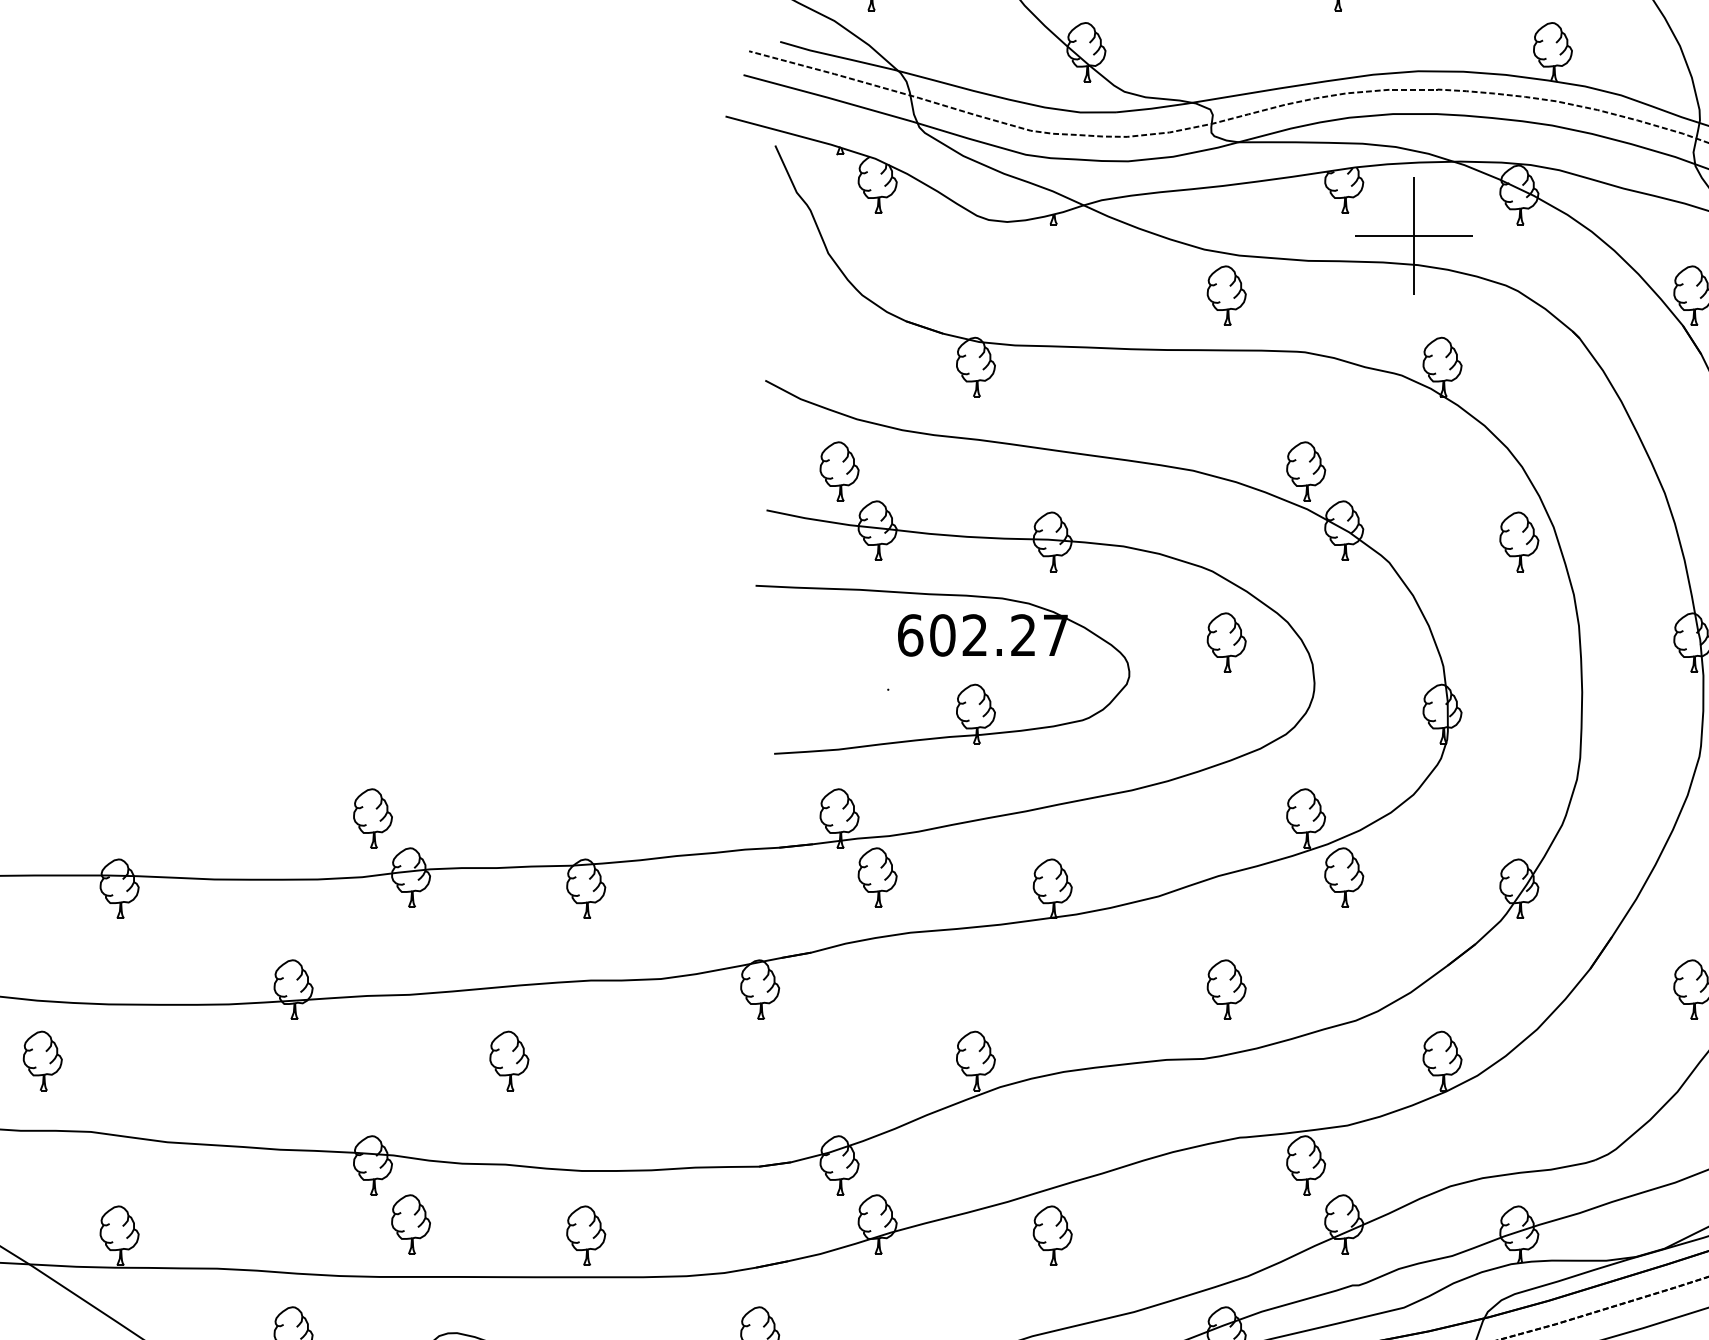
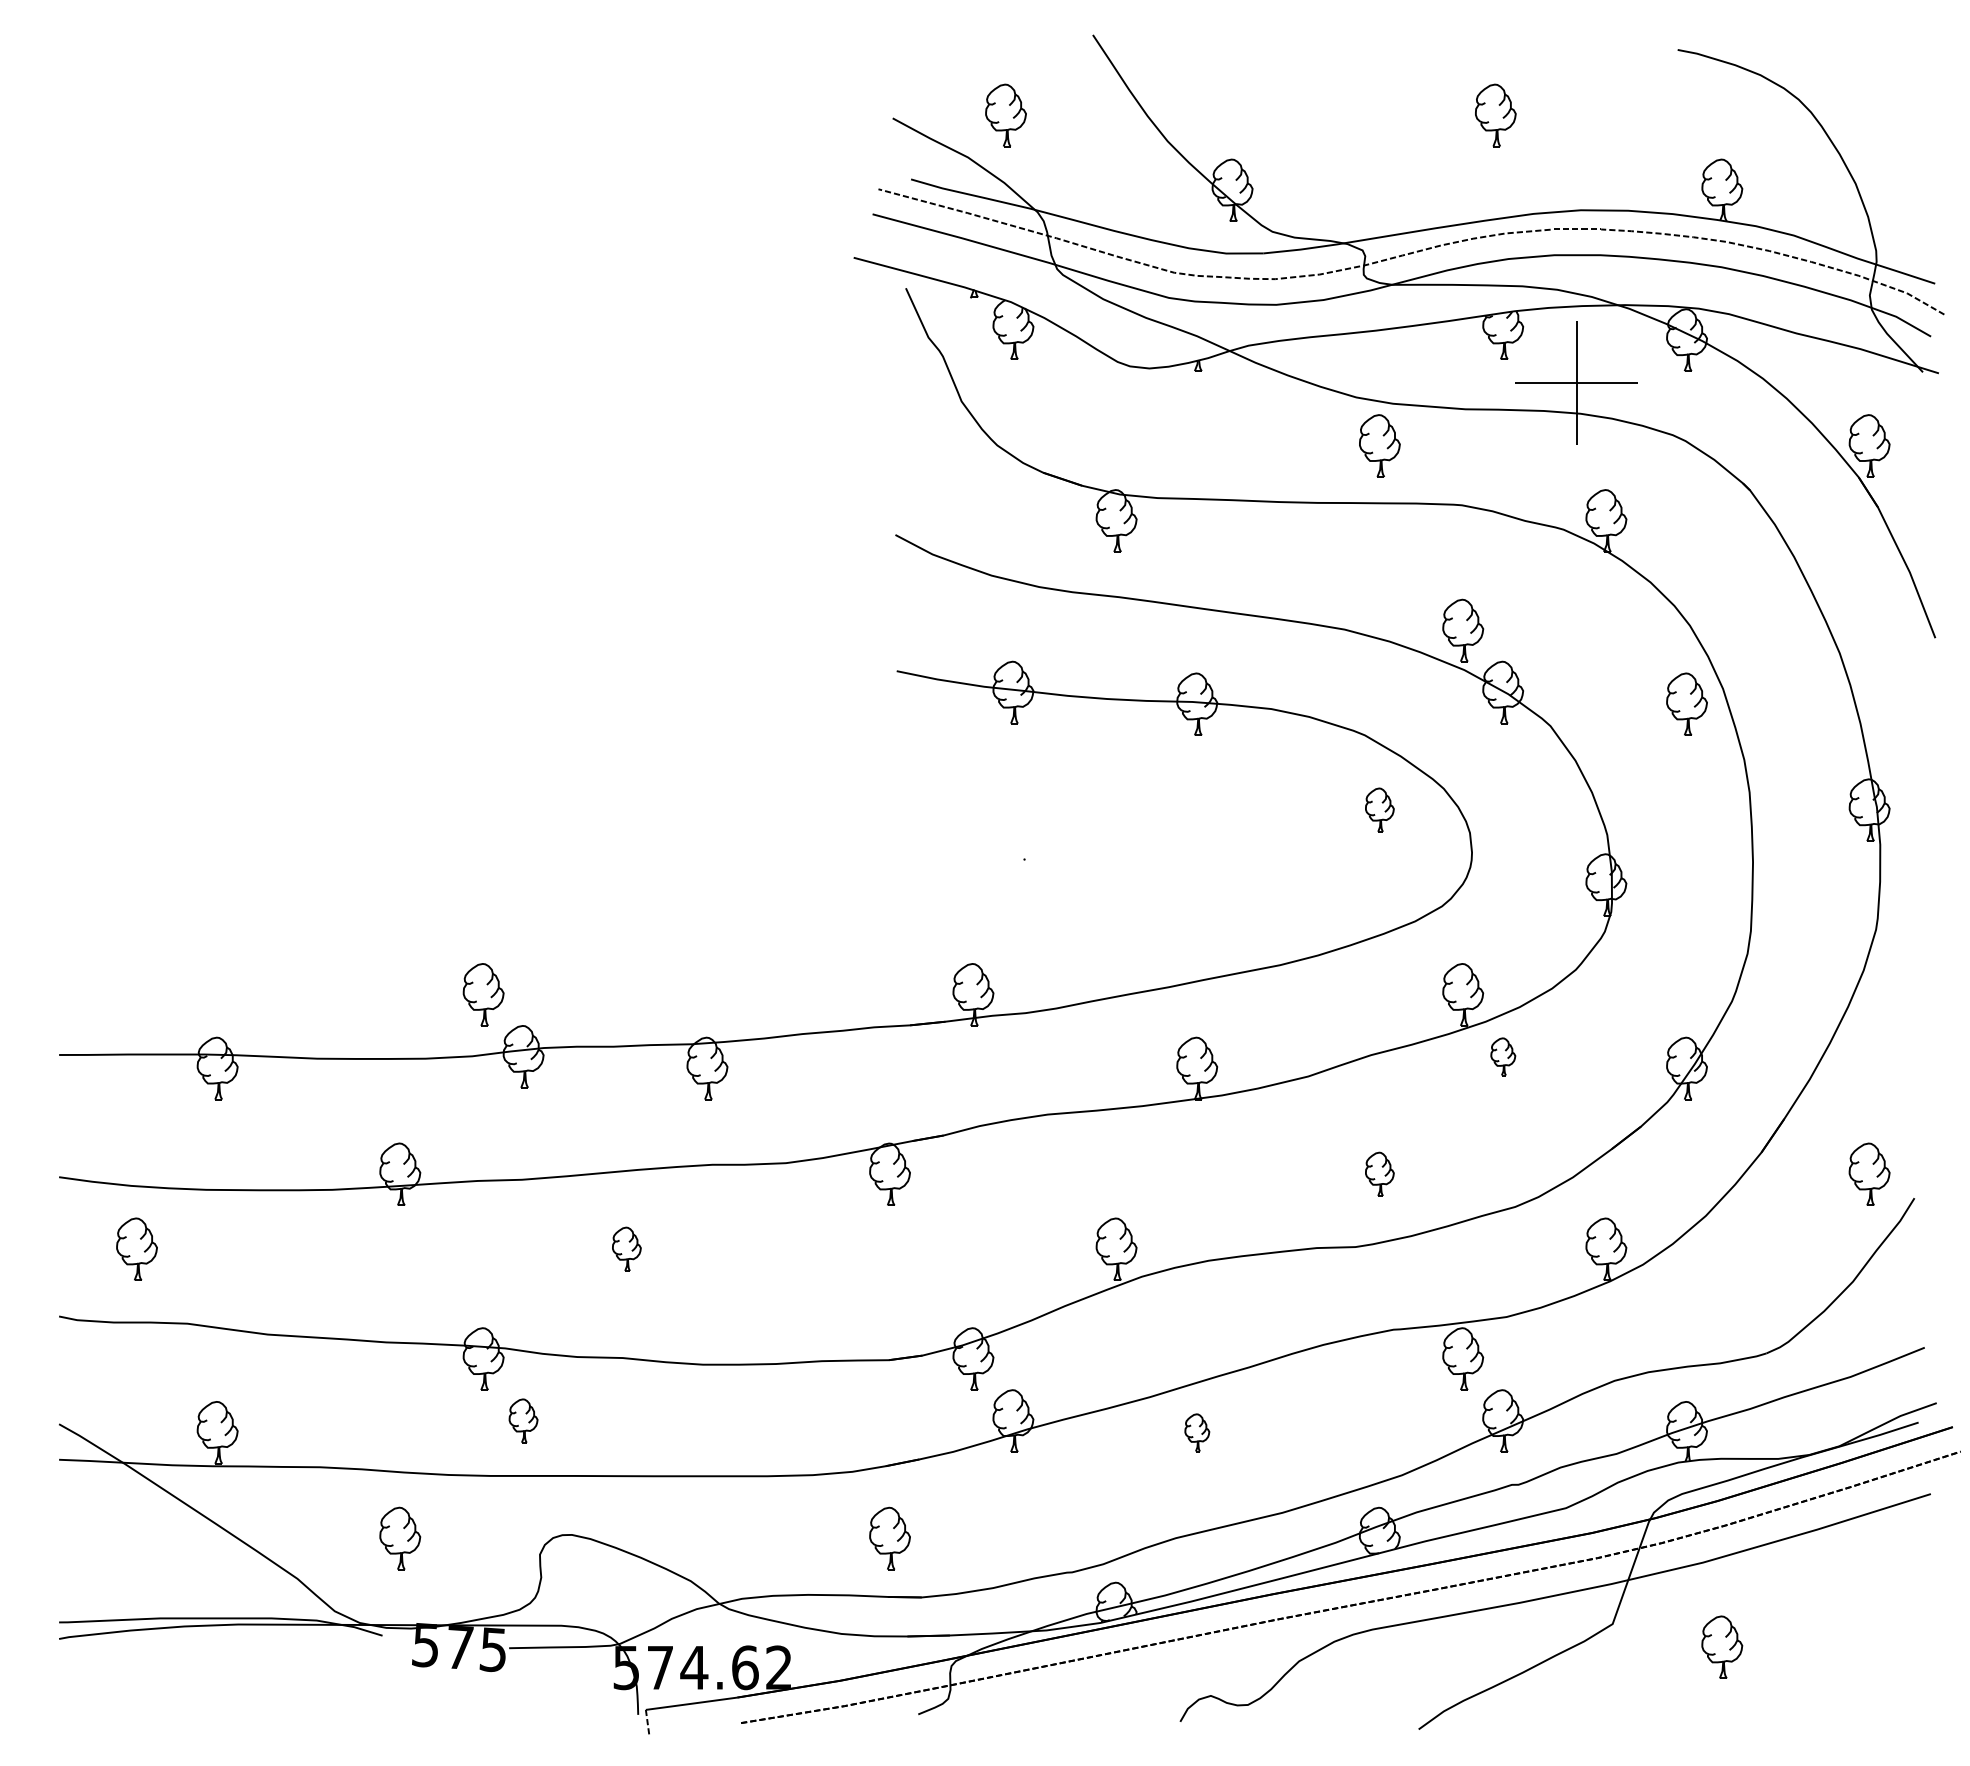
part: (839, 471) -> (973, 630), removed
part: (1226, 642) -> (1379, 809), size x0.7
part: (942, 656) -> (1081, 824), removed
part: (877, 877) -> (1013, 1056), removed
part: (1344, 877) -> (1503, 1056), size x0.6
part: (1226, 988) -> (1379, 1173), size x0.7
part: (509, 1060) -> (626, 1248), size x0.7
part: (410, 1224) -> (523, 1420), size x0.7
part: (586, 1235) -> (707, 1432), removed
part: (1053, 1235) -> (1197, 1432), size x0.6

